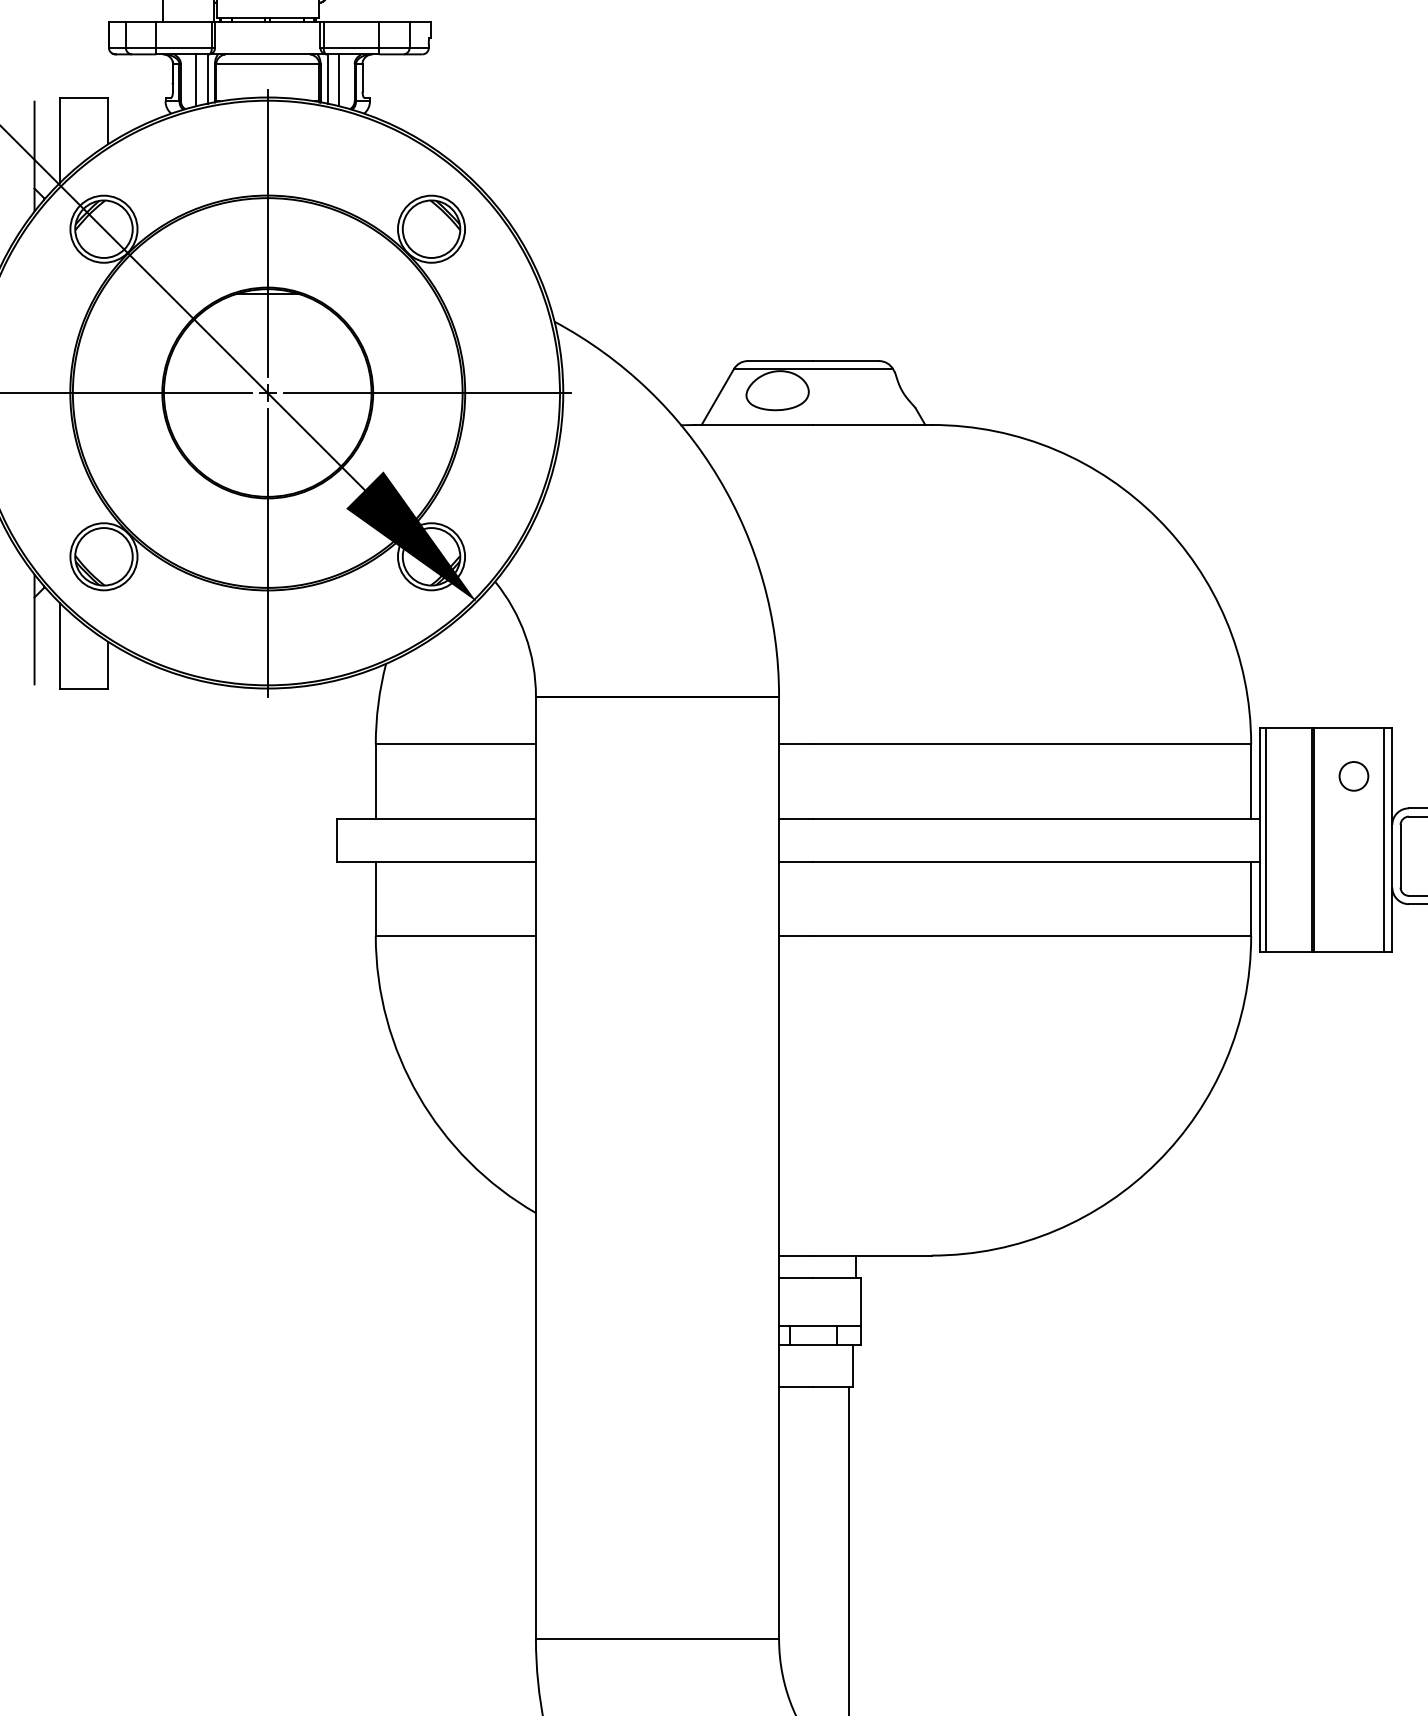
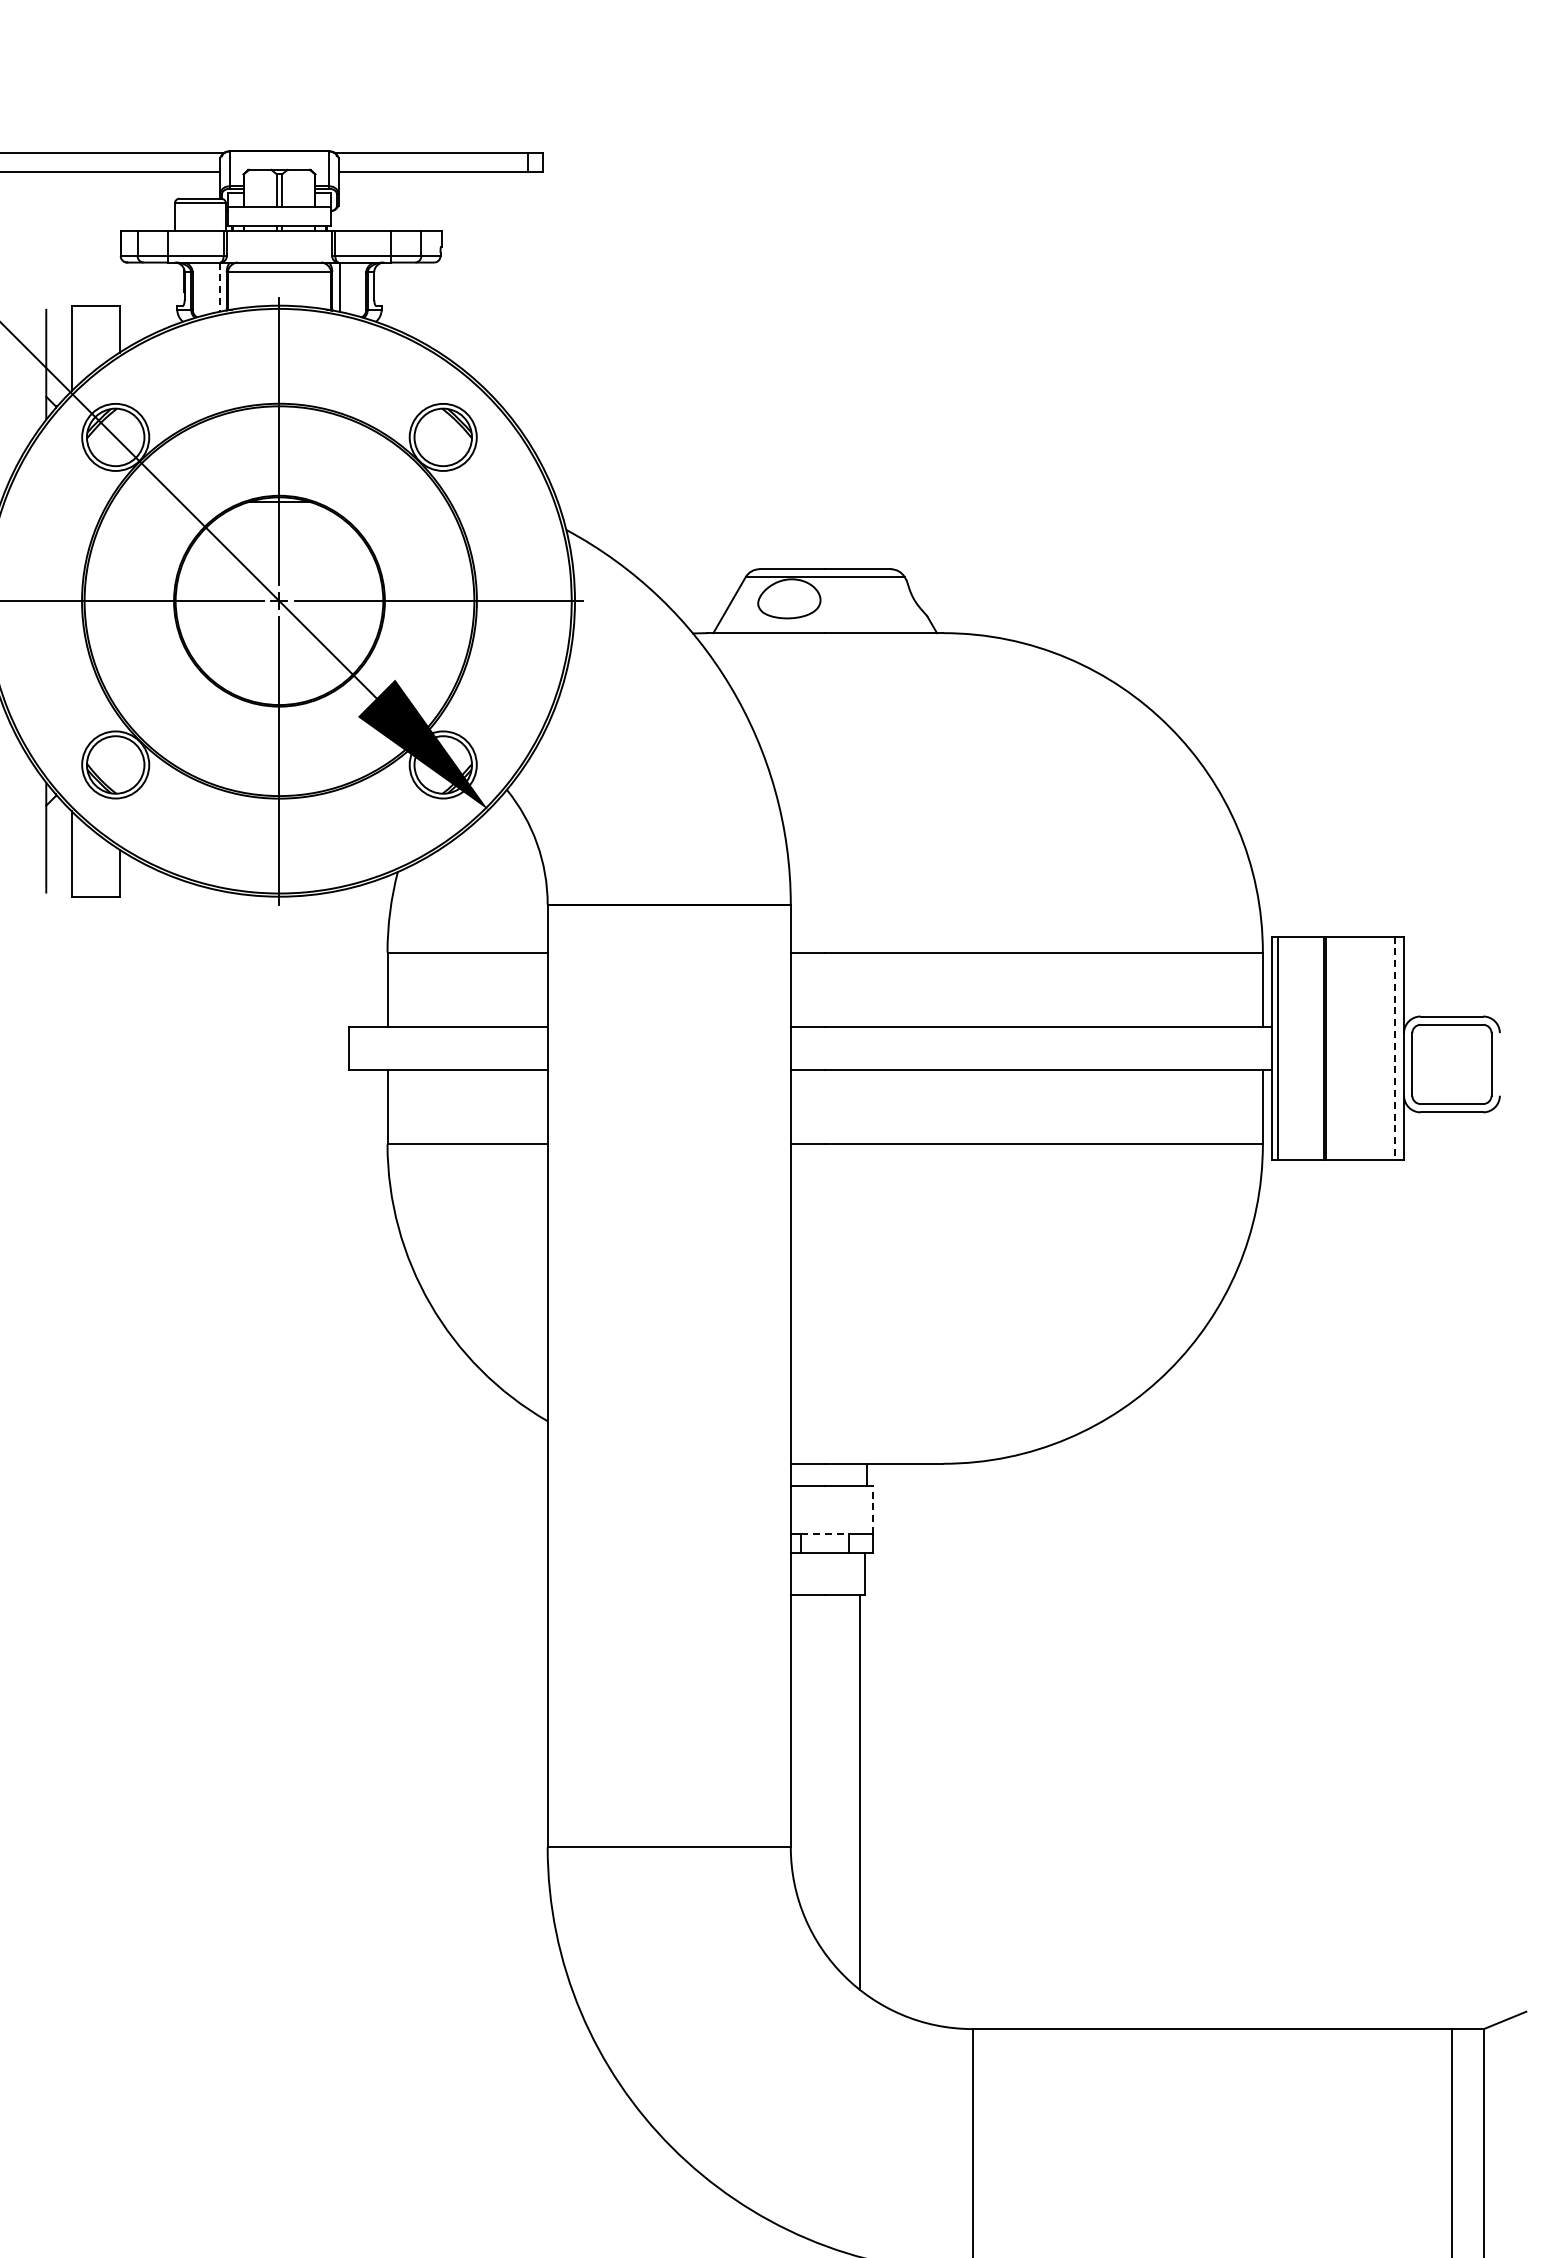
line: (207, 79) -> (219, 287), solid -> dashed
line: (196, 80) -> (208, 288), removed
line: (339, 80) -> (351, 288), removed
circle: (1353, 776) -> (1365, 984), removed
line: (1383, 840) -> (1395, 1048), solid -> dashed
line: (861, 1302) -> (873, 1510), solid -> dashed
line: (813, 1326) -> (825, 1534), solid -> dashed

